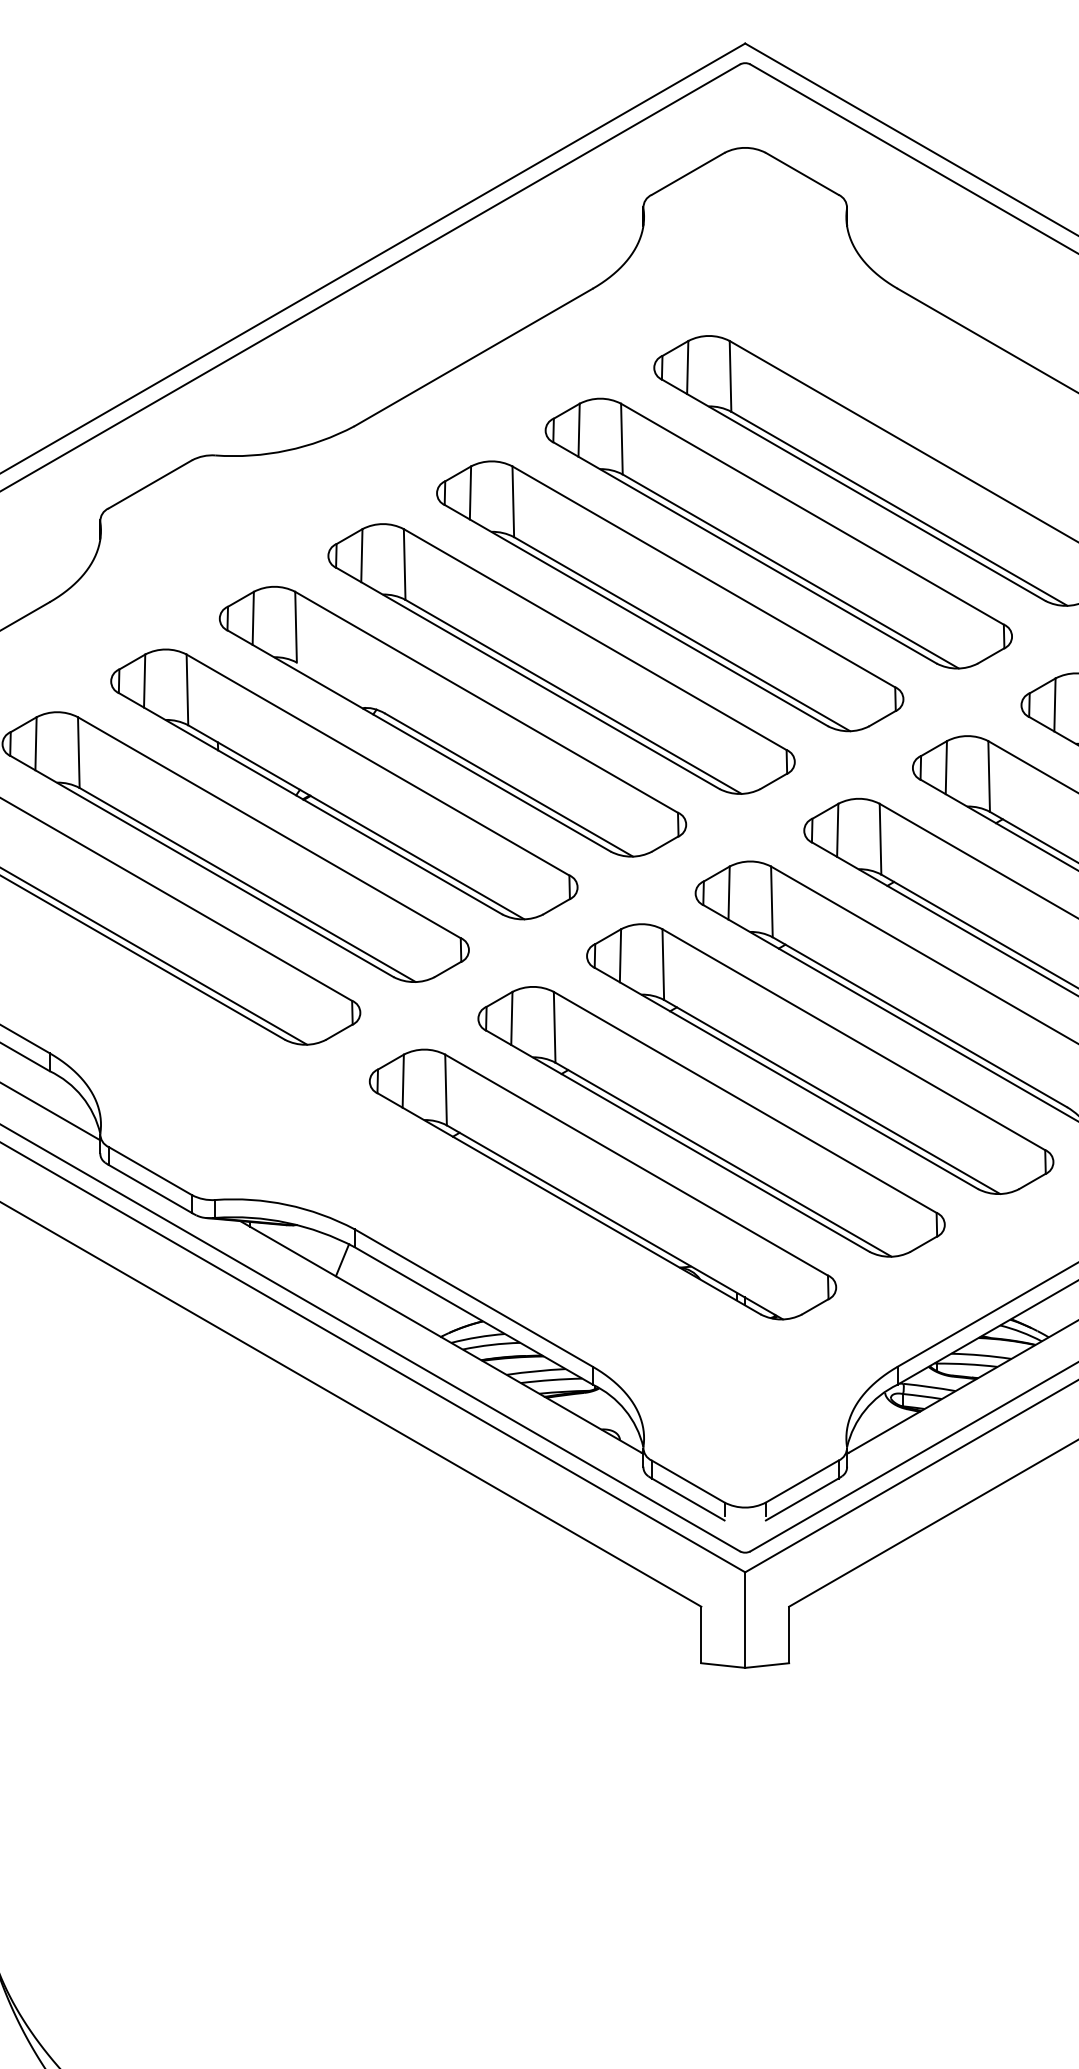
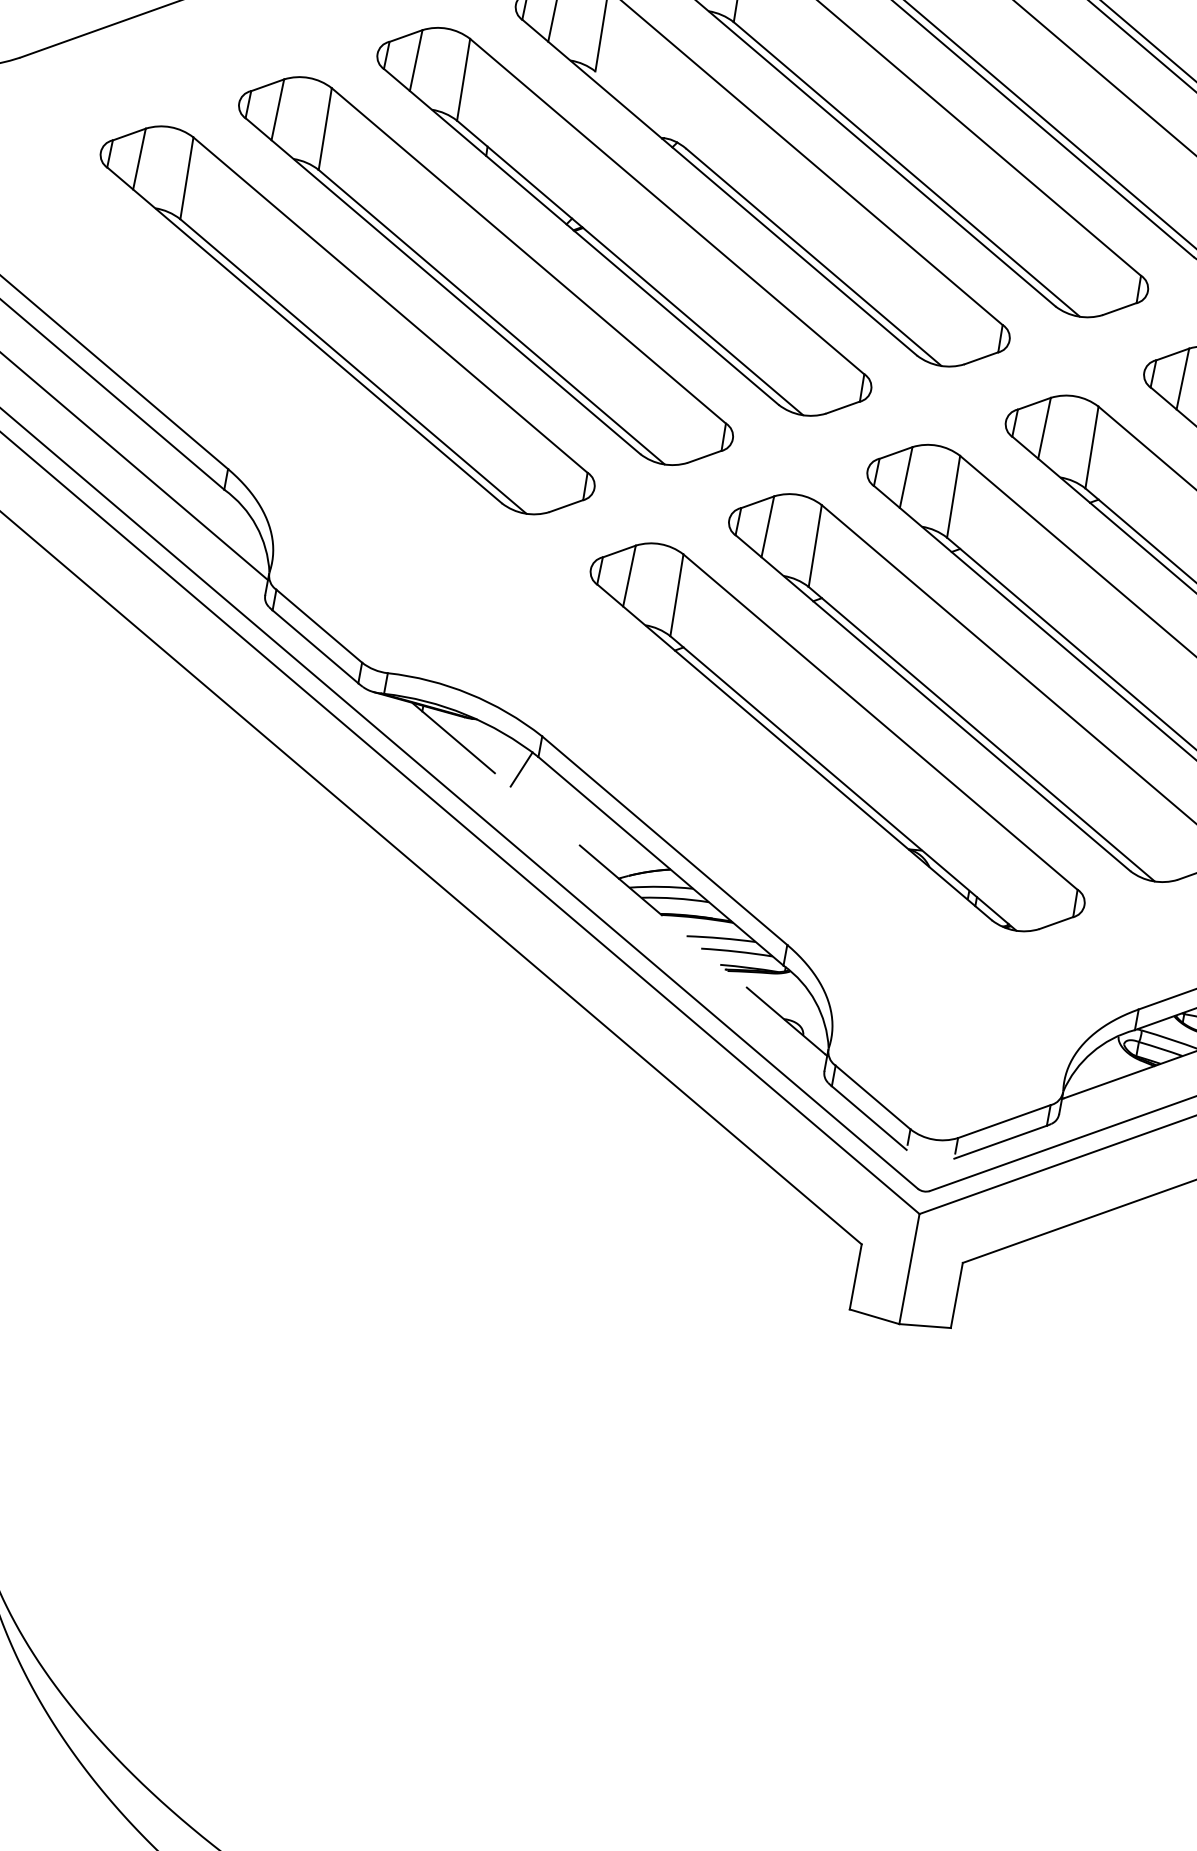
line: (441, 1336) -> (619, 878), solid -> dashed

